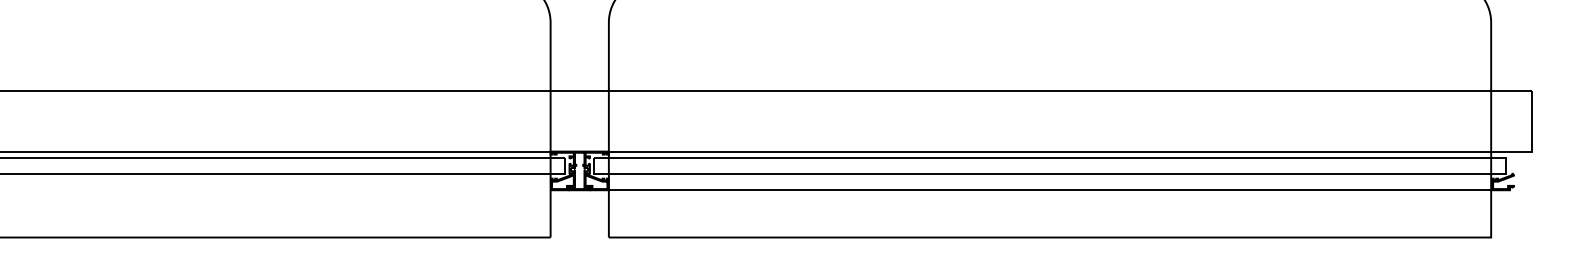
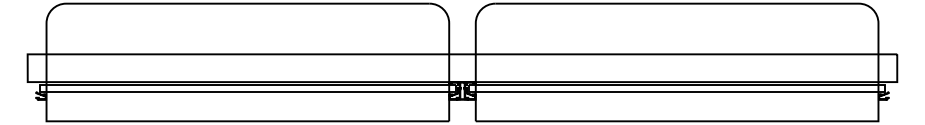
line: (1059, 189) -> (681, 99), removed

